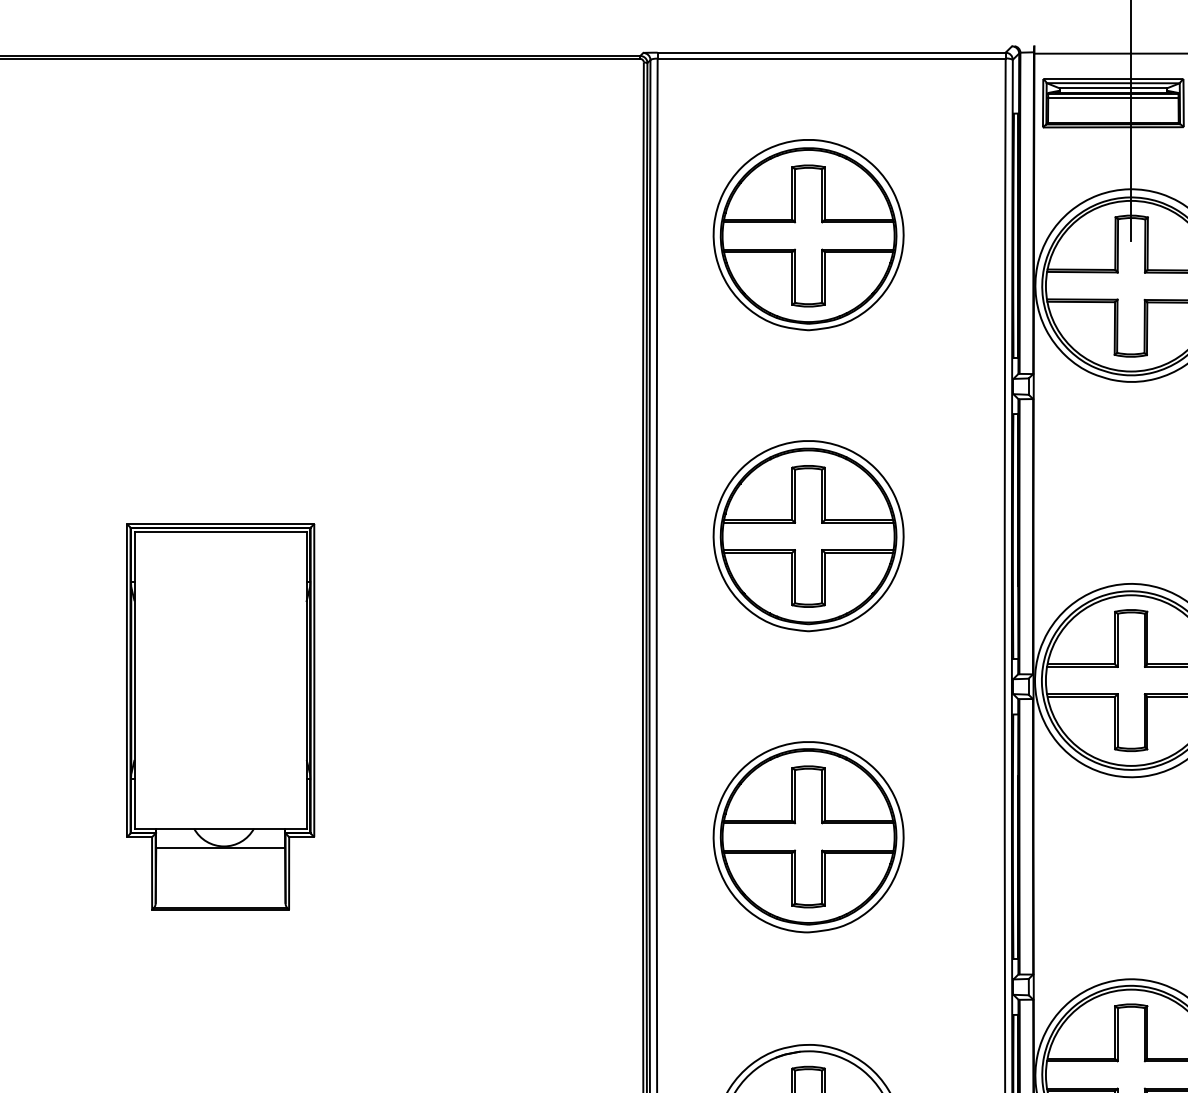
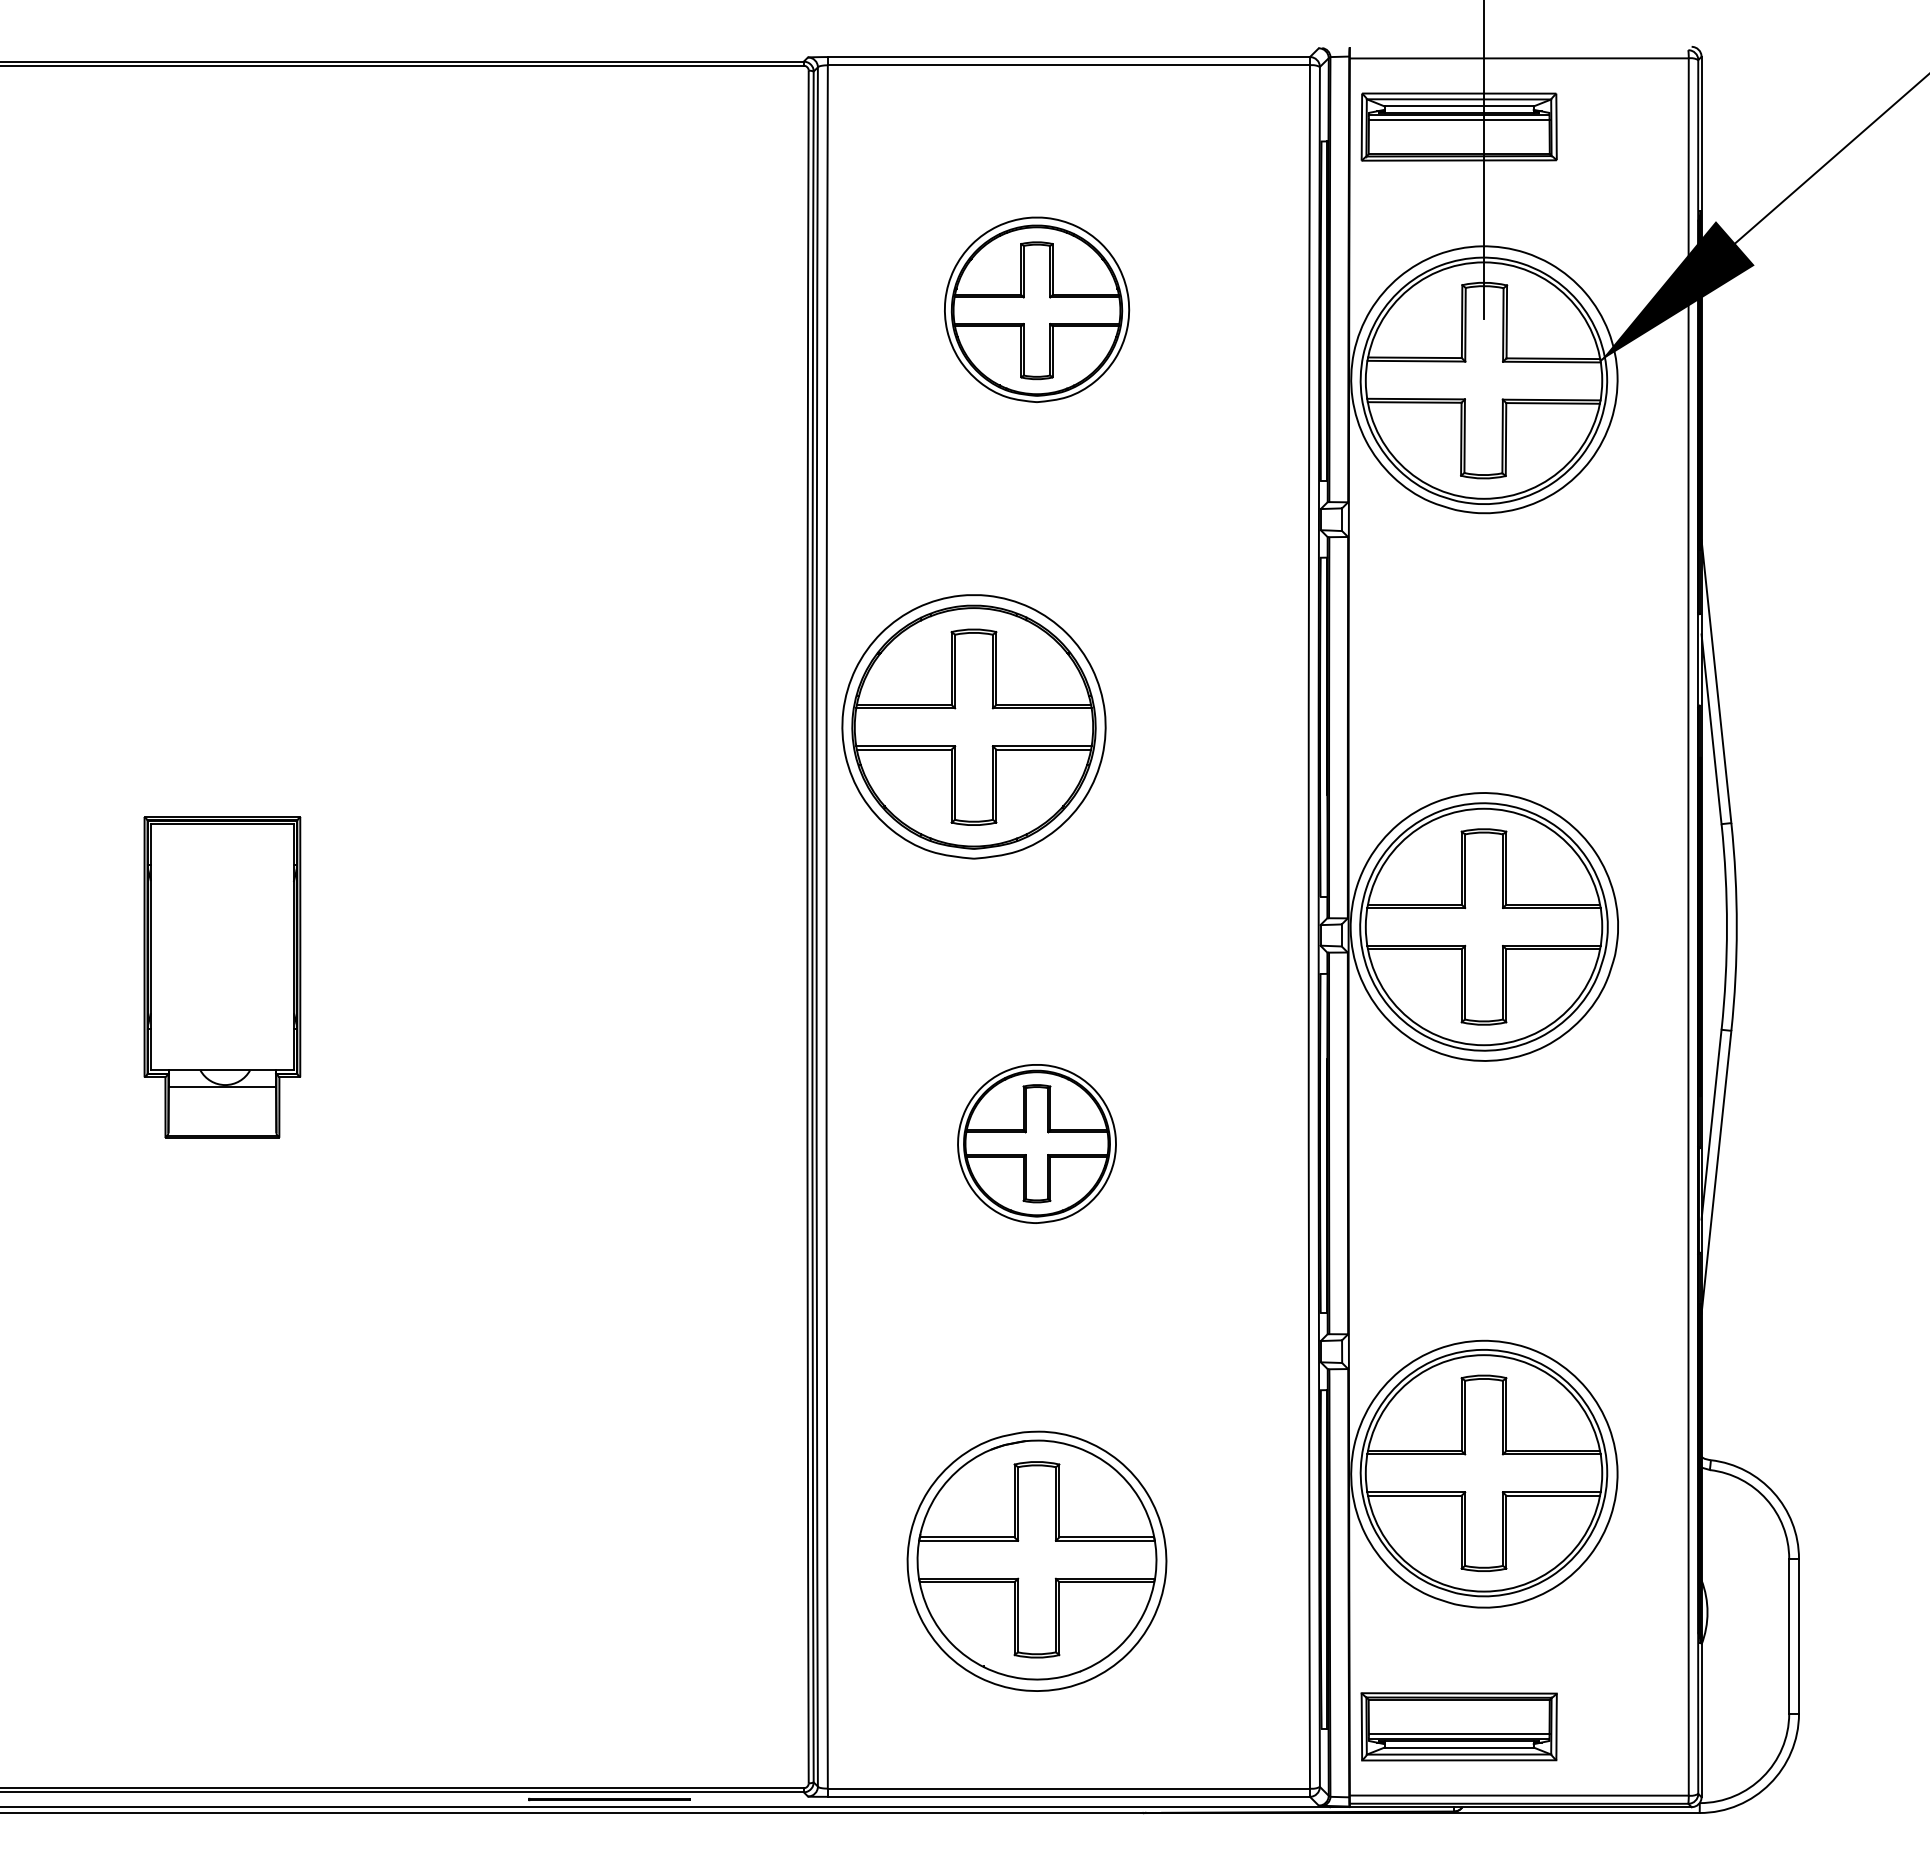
part: (808, 234) -> (1036, 309), size x0.7
part: (808, 535) -> (973, 726), moved
part: (220, 717) -> (222, 977), size x0.6
part: (808, 836) -> (1036, 1143), size x0.6

